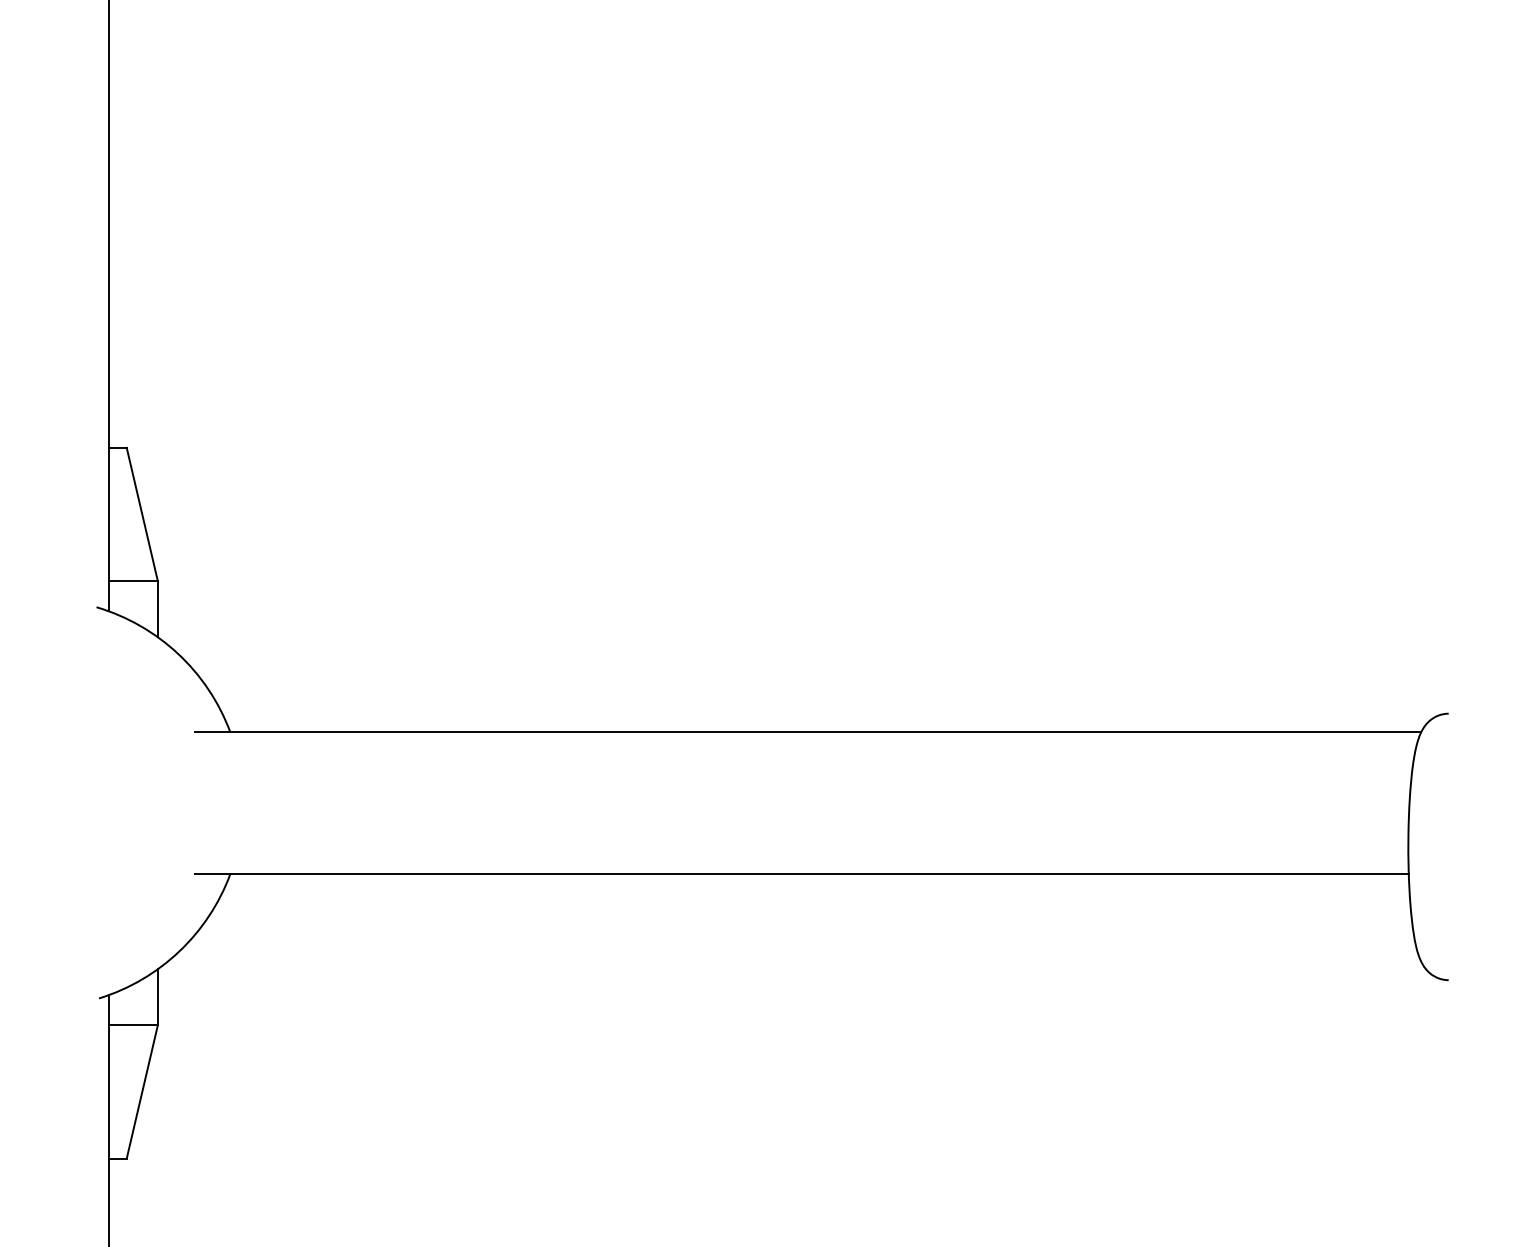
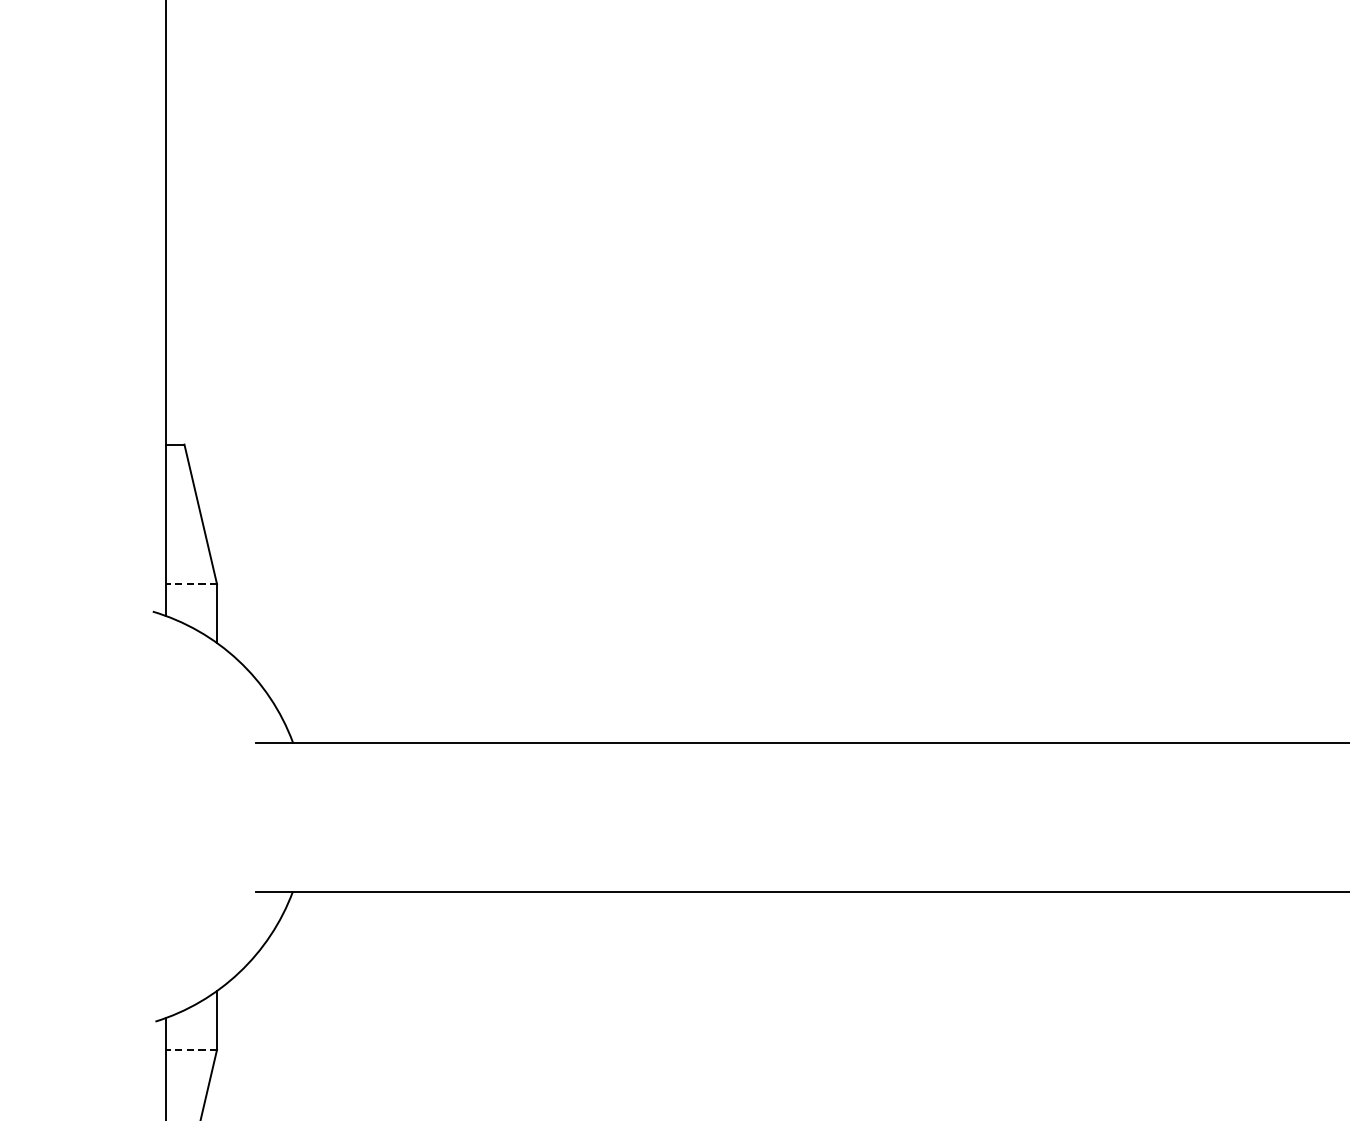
line: (132, 581) -> (190, 584), solid -> dashed
line: (132, 1025) -> (190, 1049), solid -> dashed

